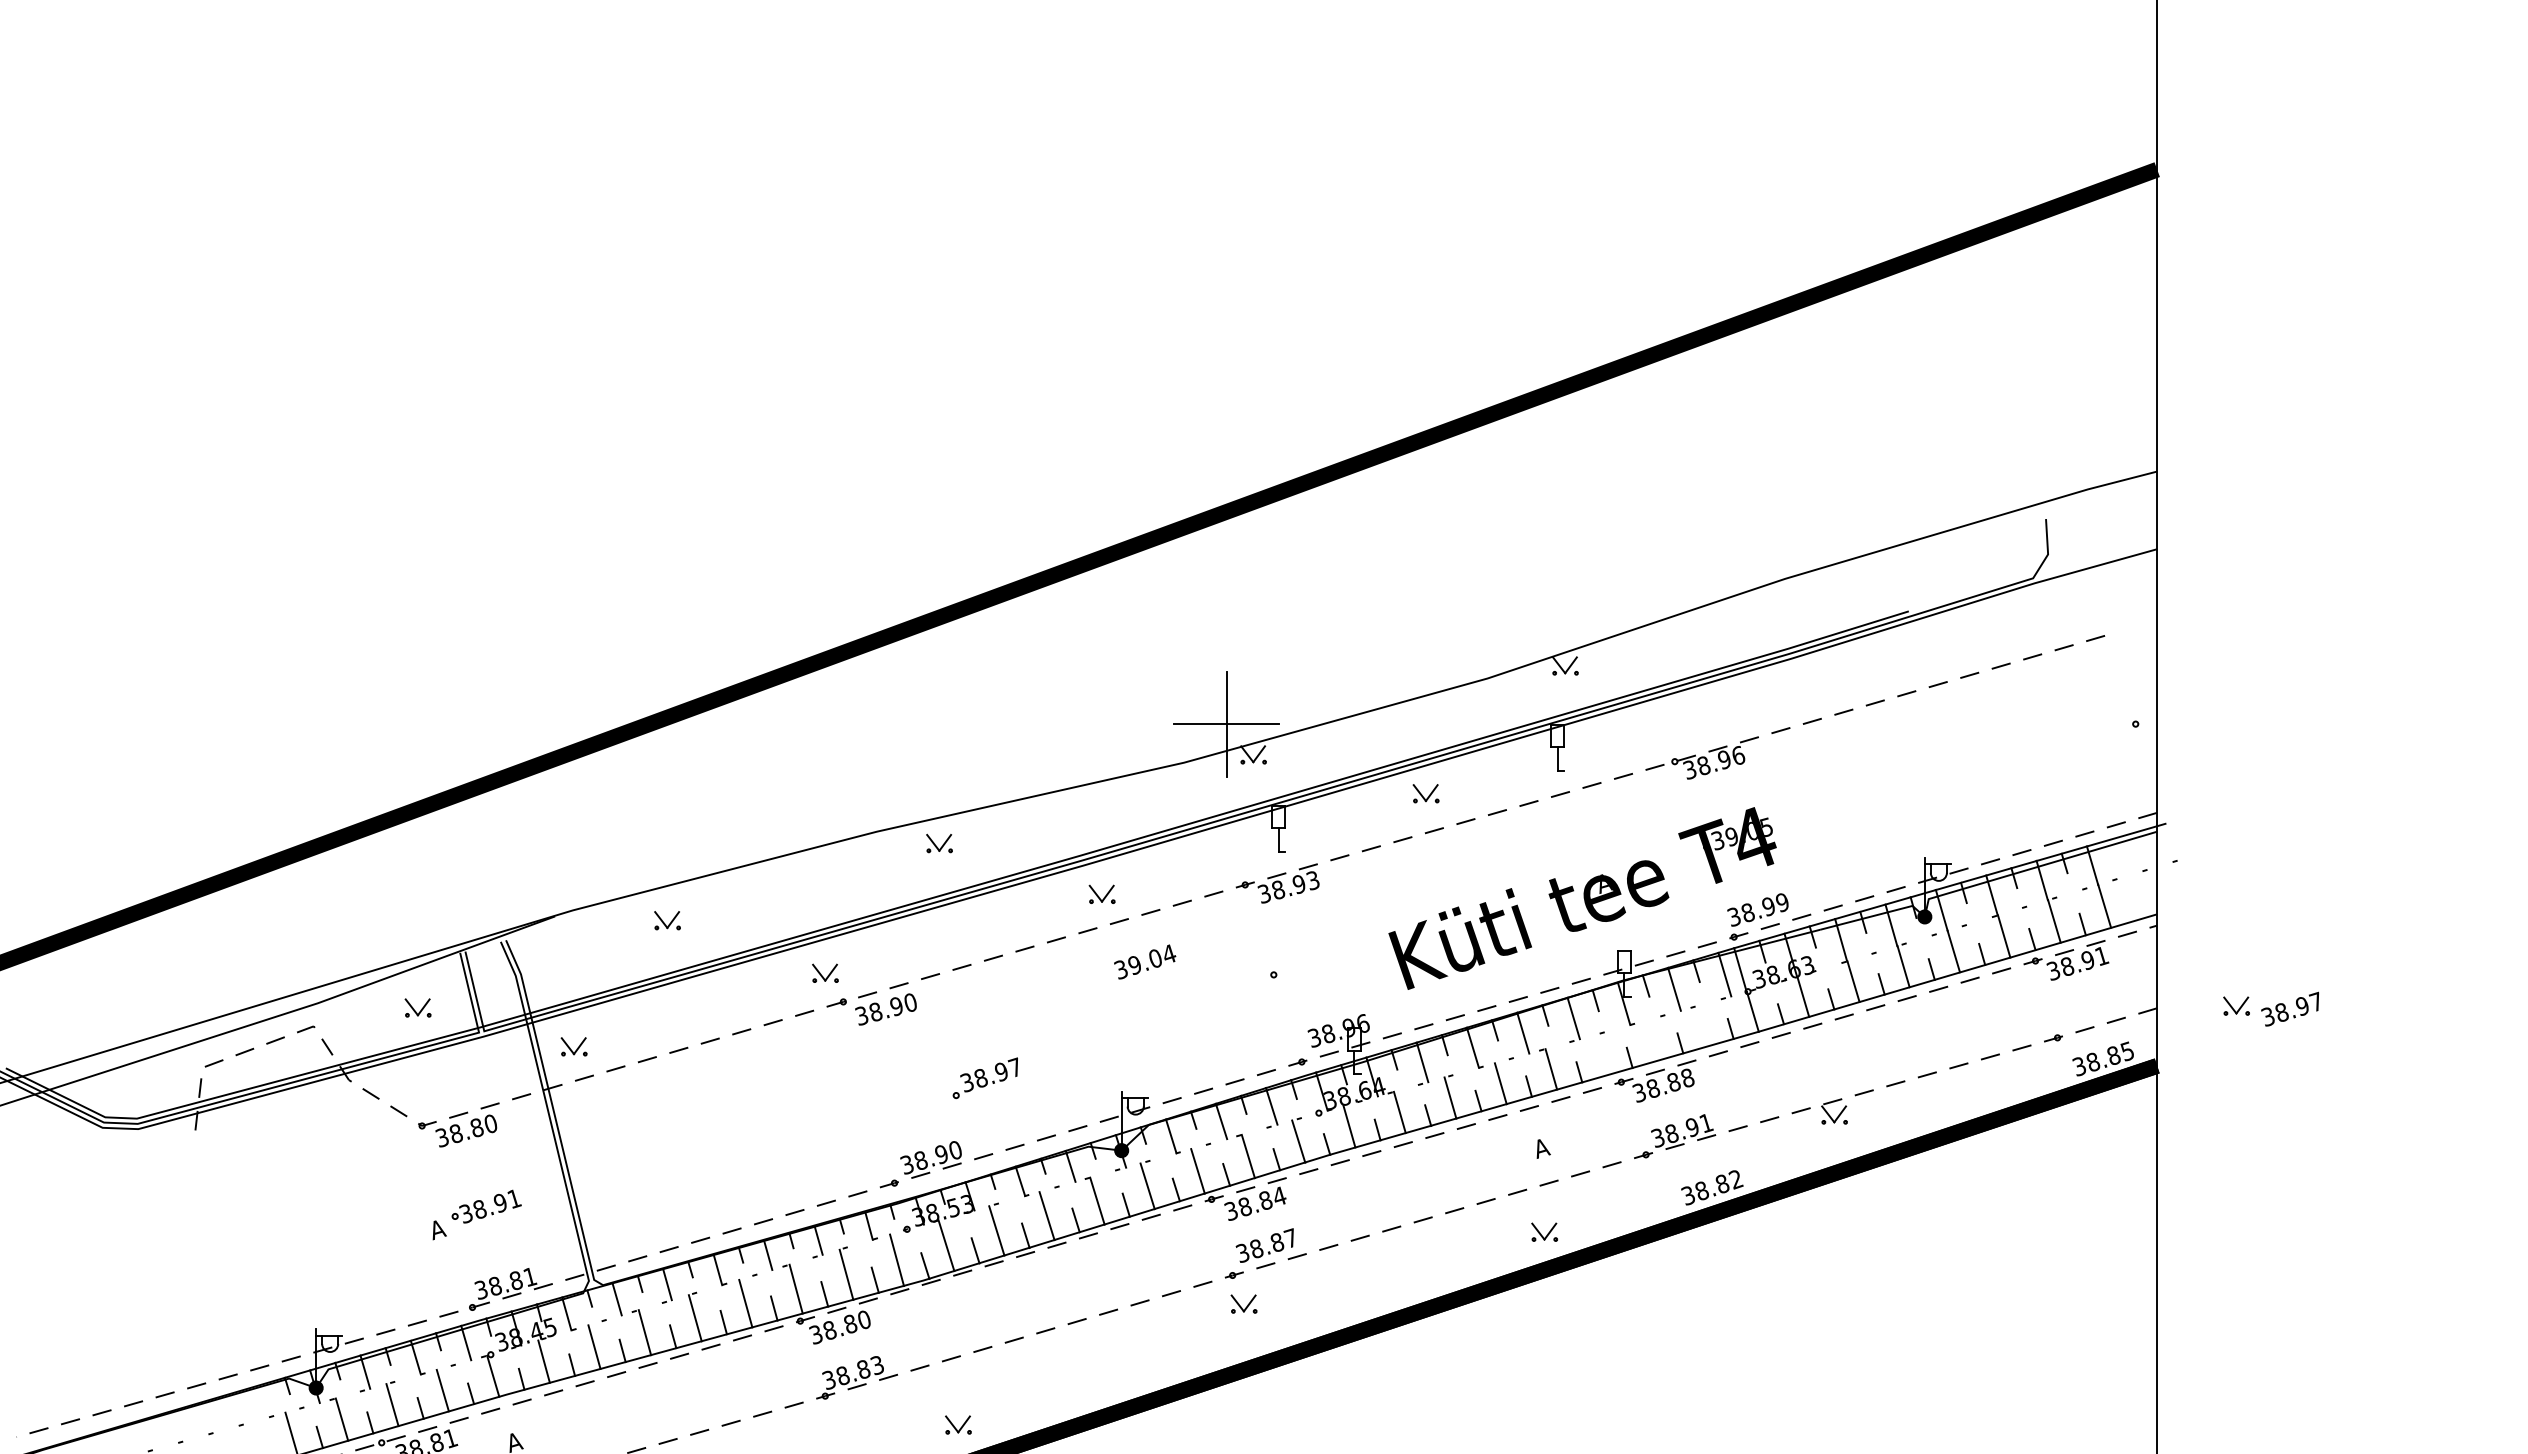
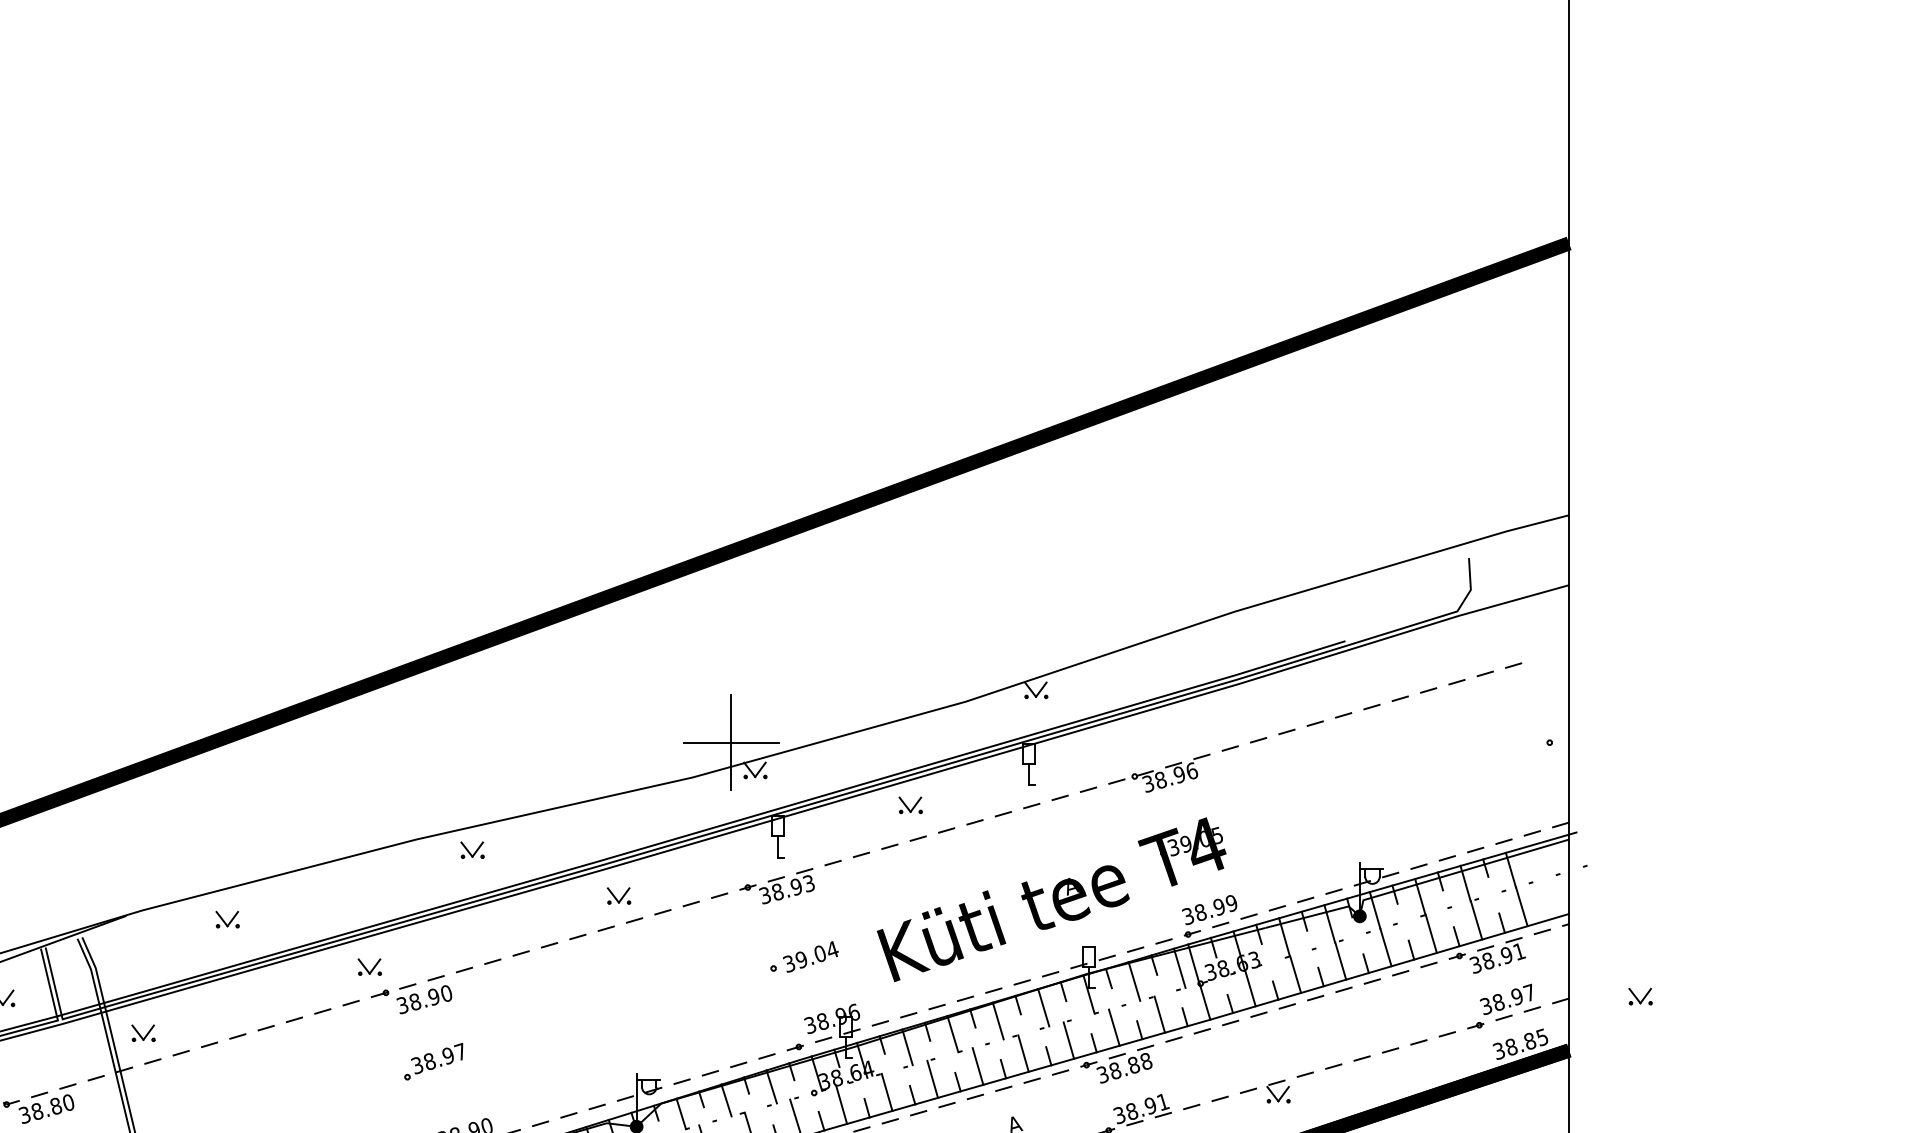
text: (1145, 961) -> (811, 956), moved
text: (2289, 1008) -> (1505, 998), moved
line: (1702, 1026) -> (1159, 1014), added
line: (1652, 1040) -> (1114, 1027), added
line: (1601, 1054) -> (1068, 1040), added
part: (984, 1078) -> (432, 1061), moved

